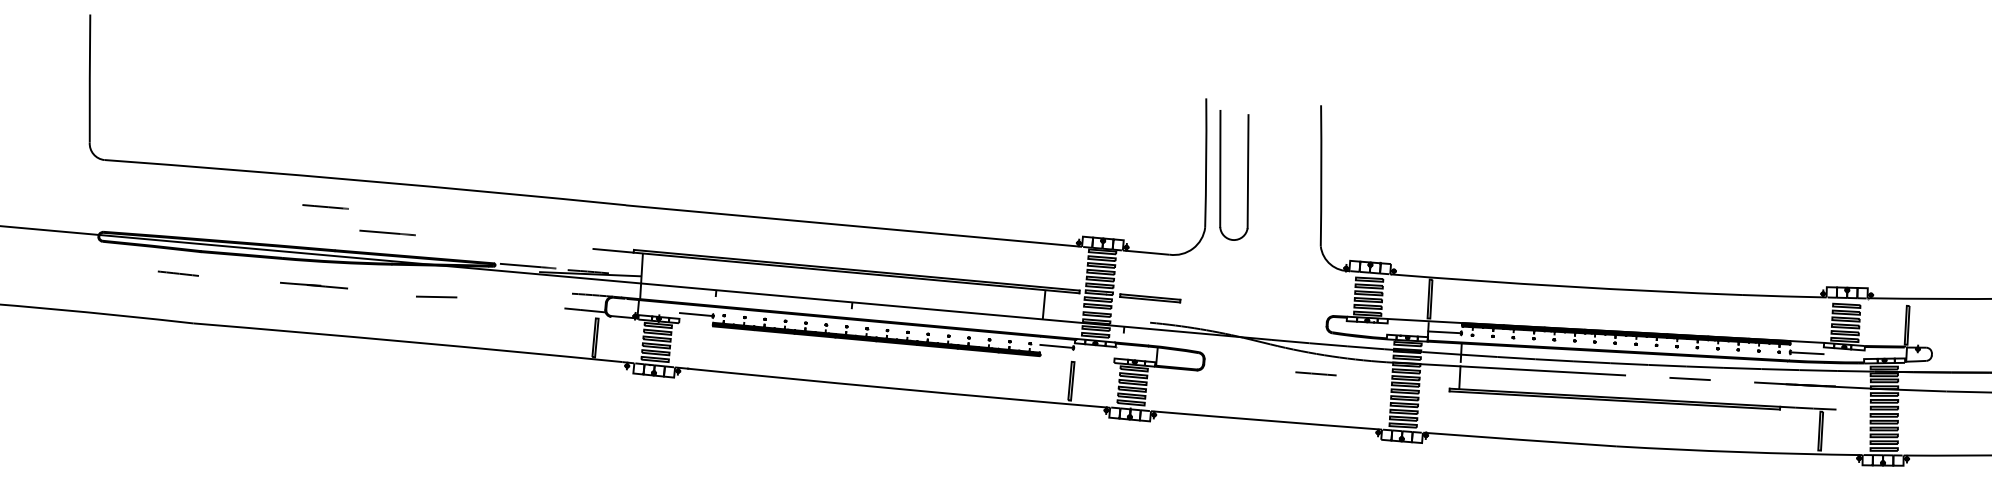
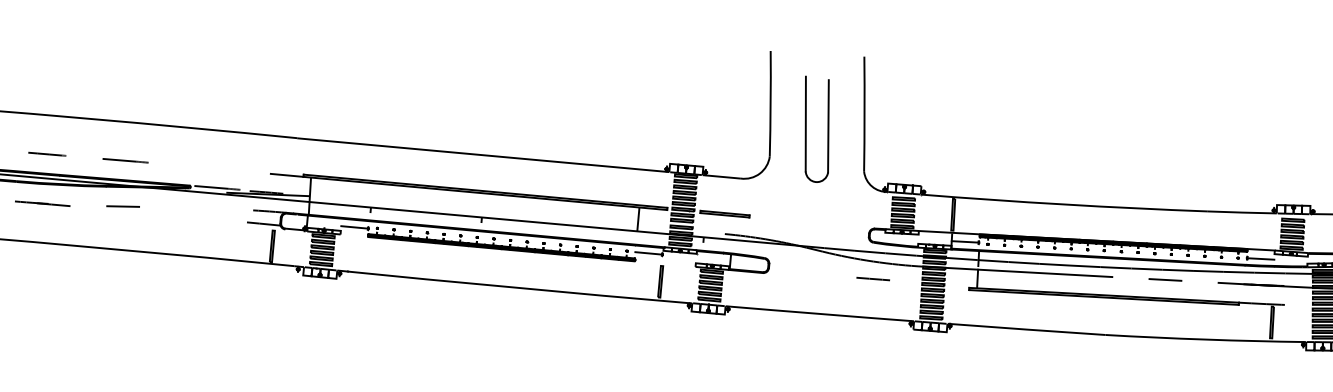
part: (1221, 175) -> (806, 129), moved
line: (325, 206) -> (47, 153), moved
line: (387, 232) -> (125, 160), moved
line: (436, 296) -> (123, 206), moved
line: (1315, 373) -> (872, 278), moved

